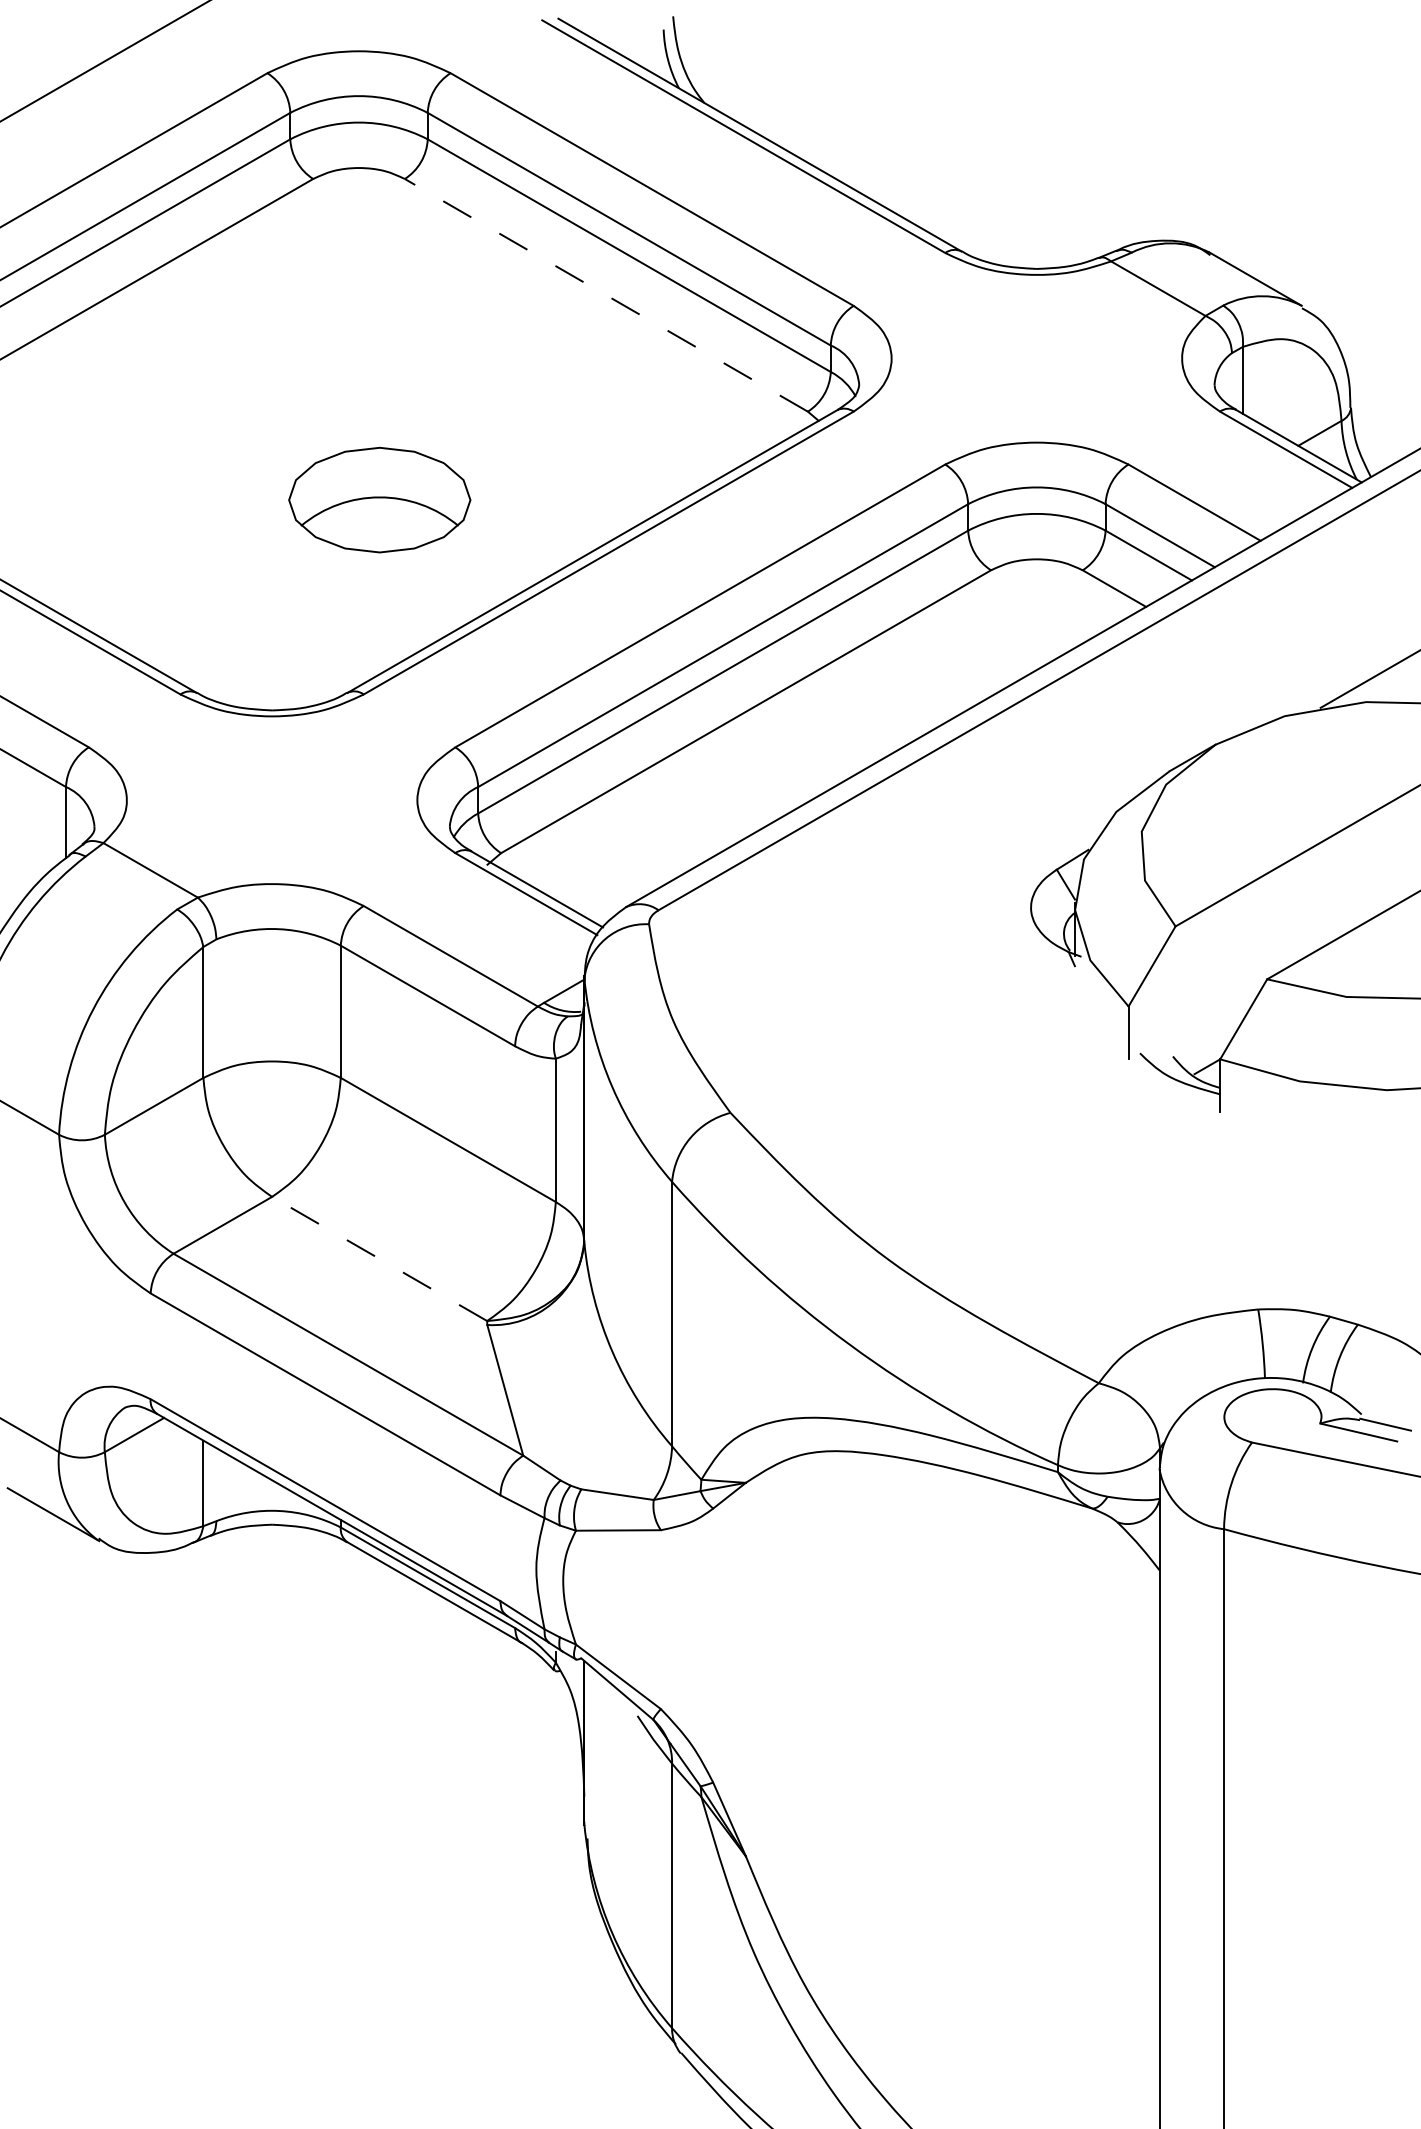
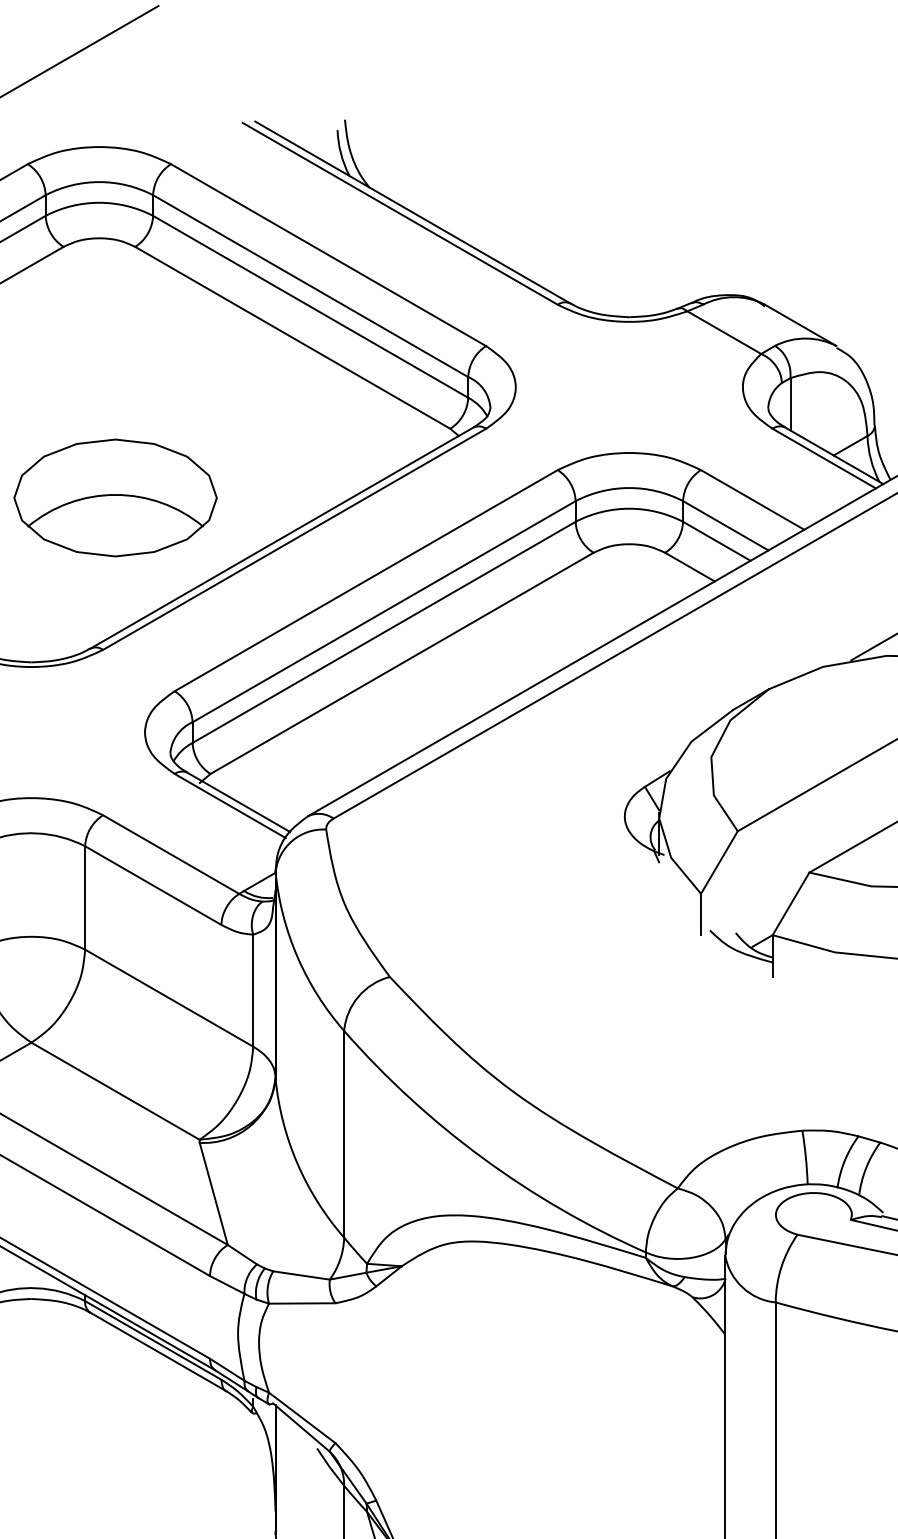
line: (606, 295) -> (292, 337), dashed -> solid
part: (379, 499) -> (115, 497), size x1.43
line: (379, 1258) -> (115, 1090), dashed -> solid

